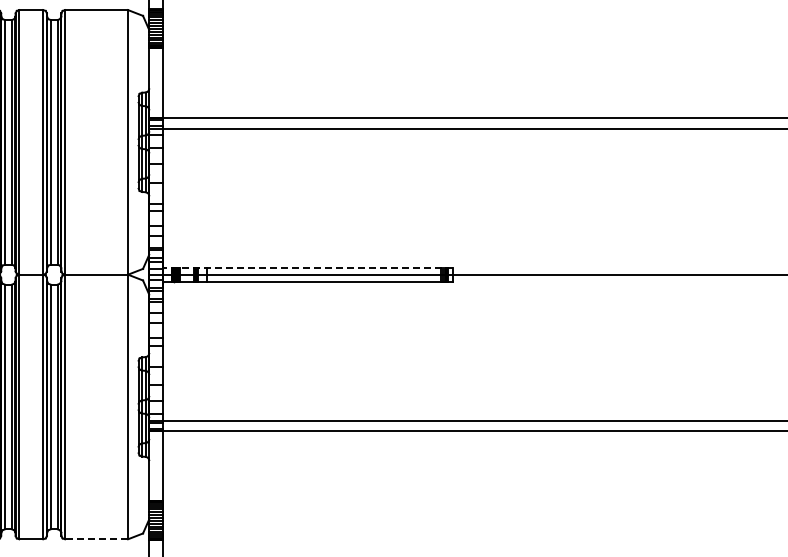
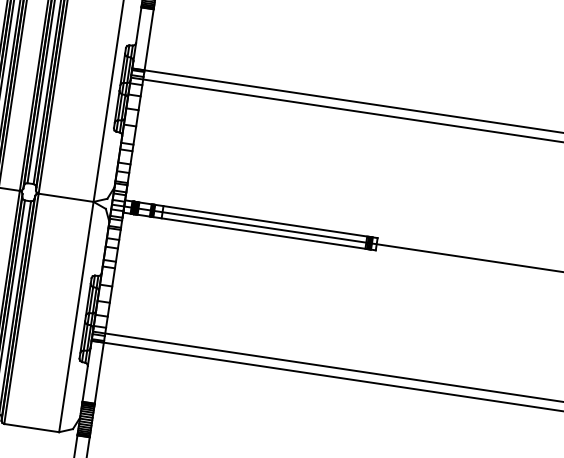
line: (307, 267) -> (250, 218), dashed -> solid
line: (96, 539) -> (31, 428), dashed -> solid

